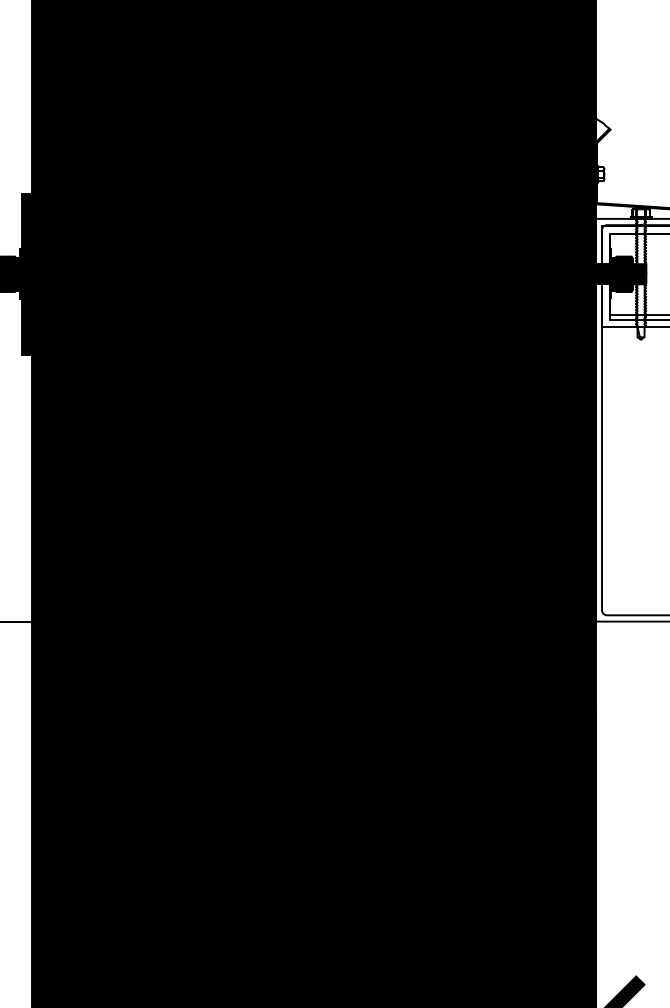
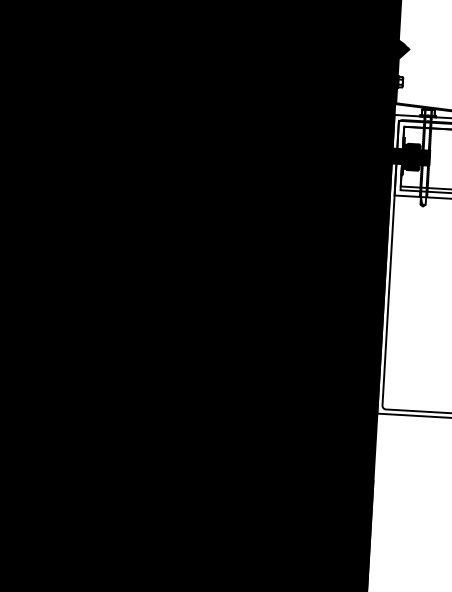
fill: (602, 130) -> (403, 49), added

